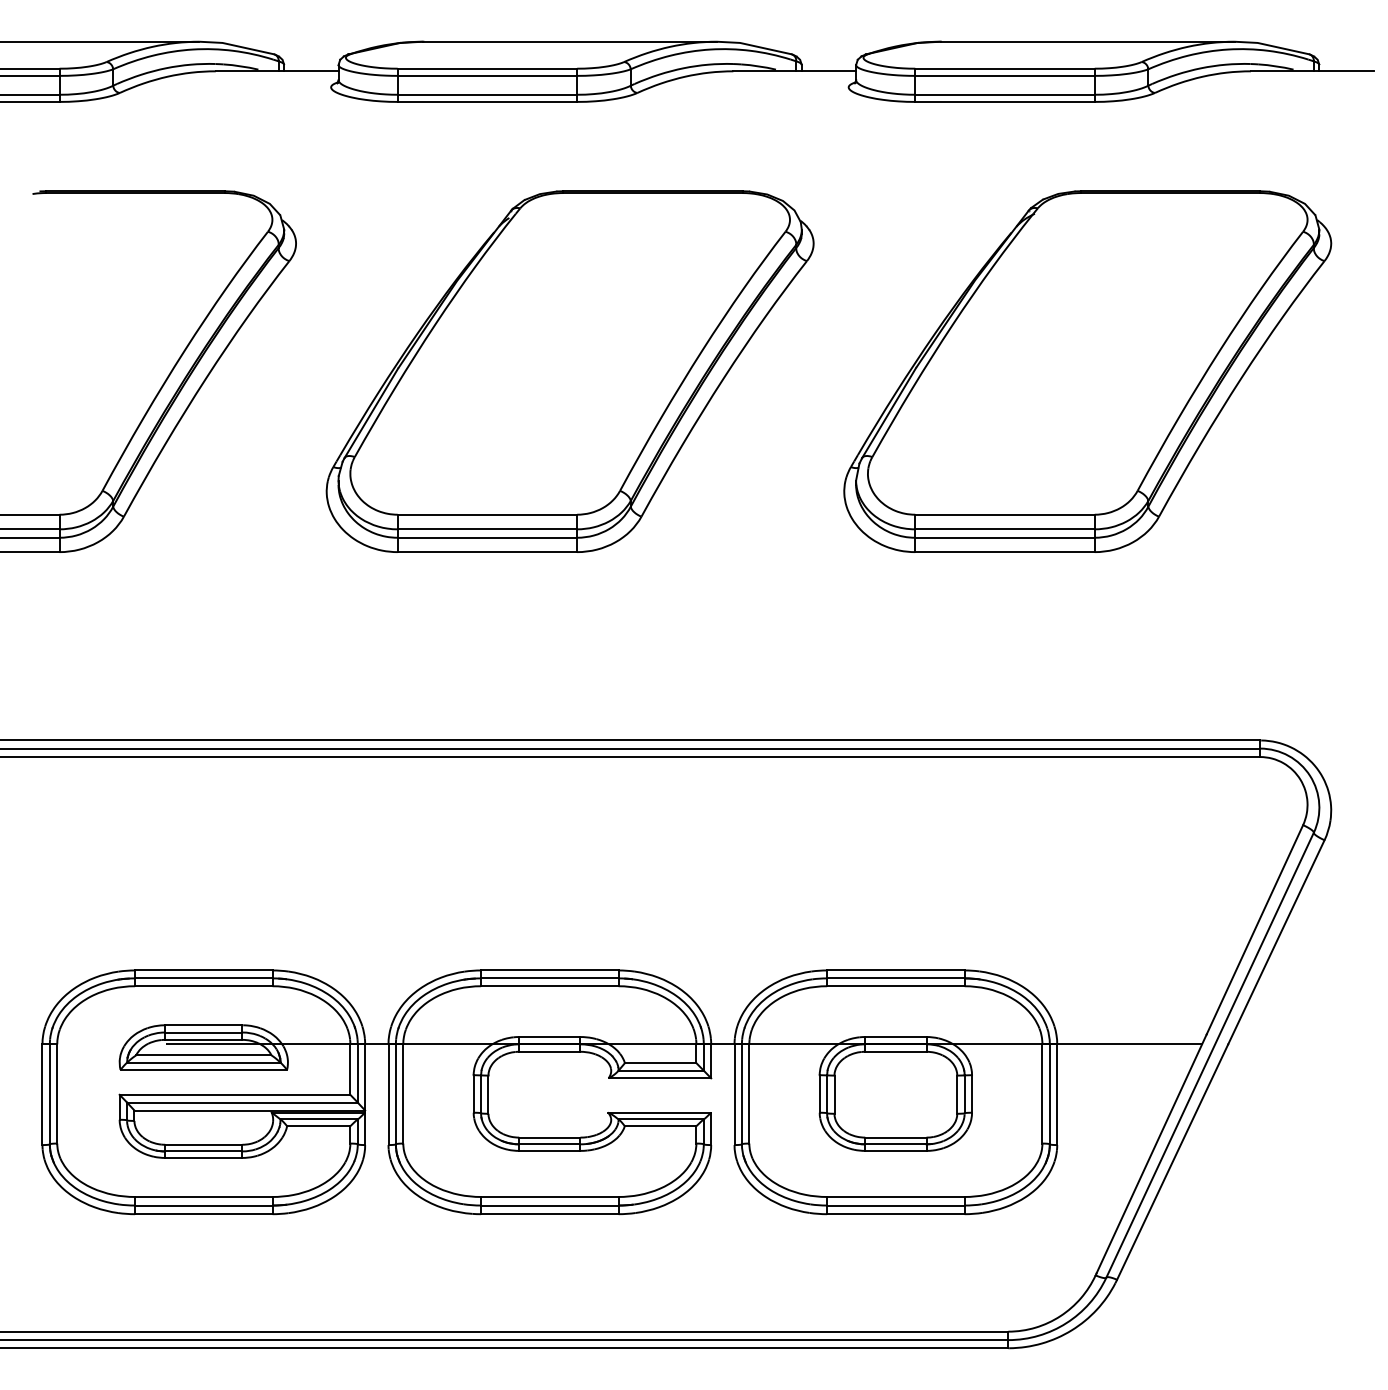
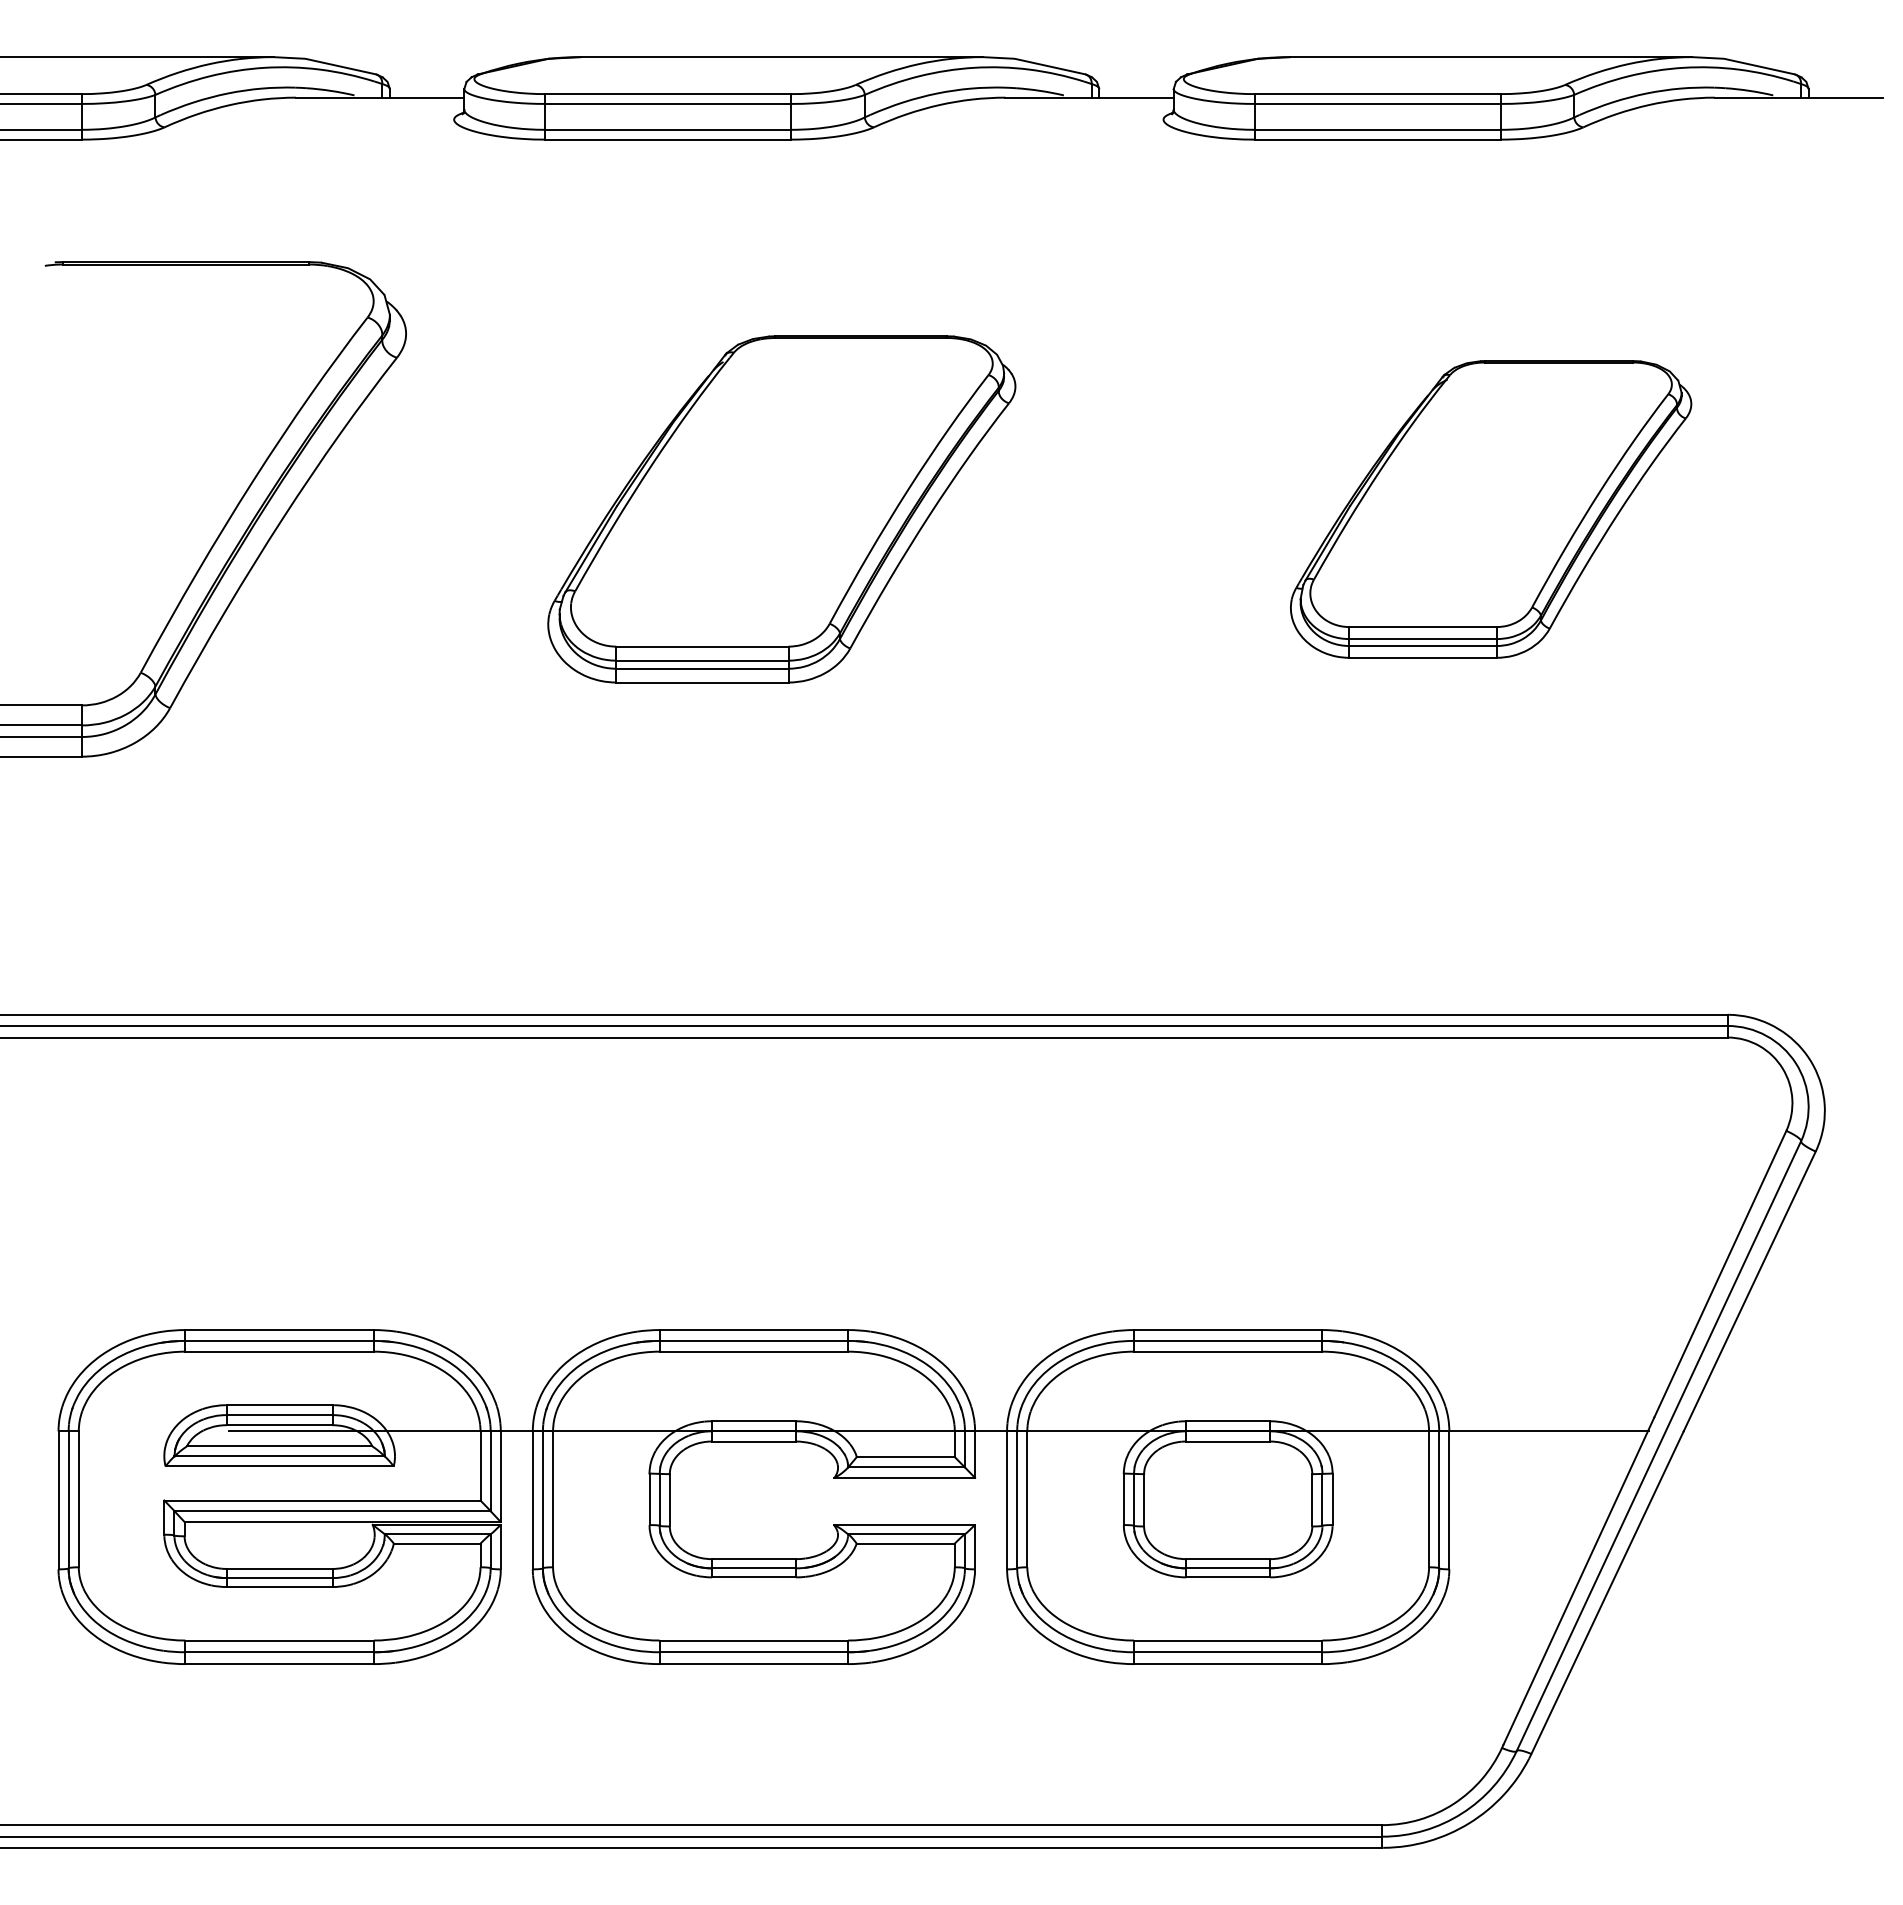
part: (569, 371) -> (781, 509), size x0.7
part: (1087, 371) -> (1490, 509), size x0.6

